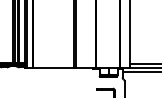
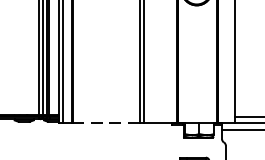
line: (54, 67) -> (108, 122), solid -> dashed

